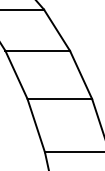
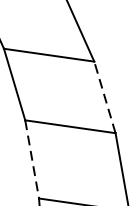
line: (80, 74) -> (104, 96), solid -> dashed
line: (36, 126) -> (32, 160), solid -> dashed

